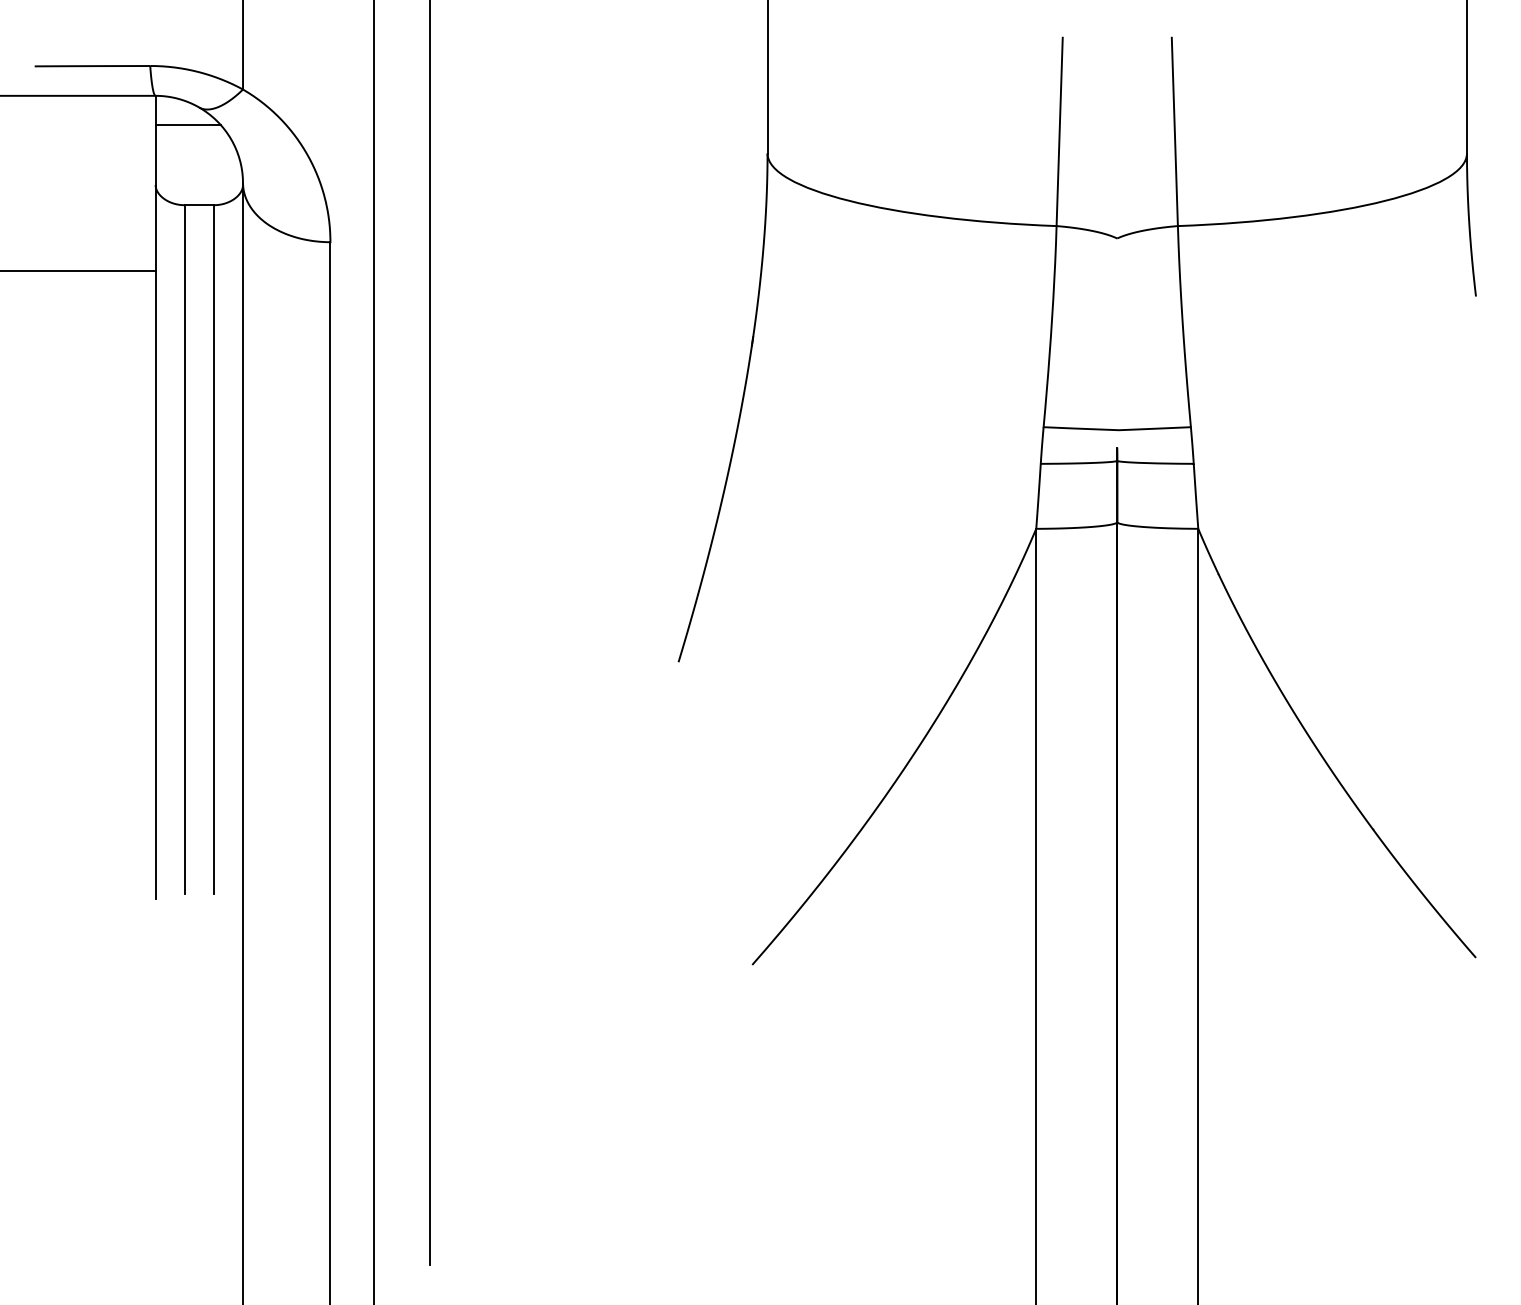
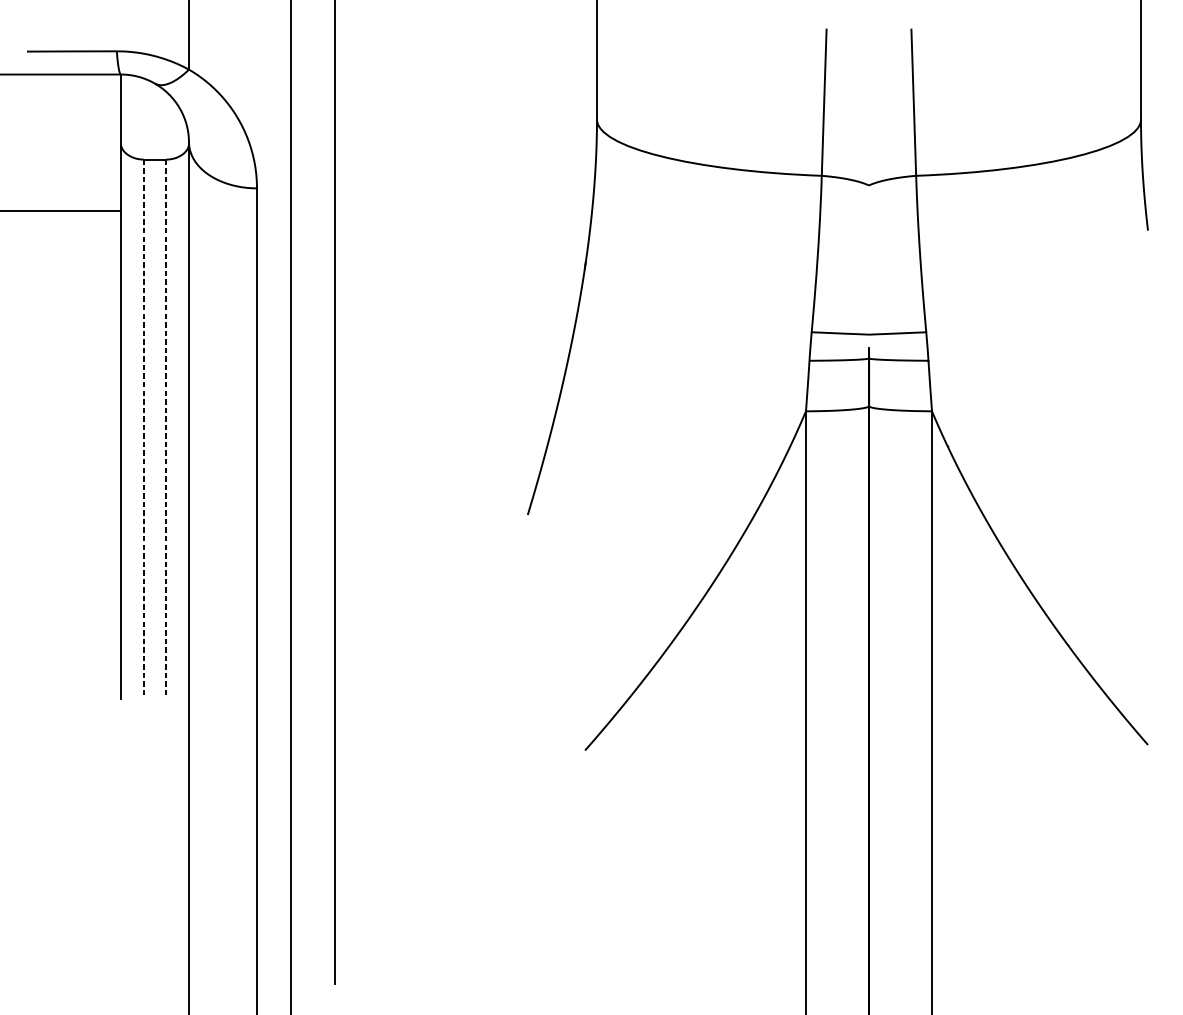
line: (188, 125) -> (146, 97), removed
line: (184, 549) -> (143, 427), solid -> dashed
line: (214, 550) -> (166, 428), solid -> dashed

